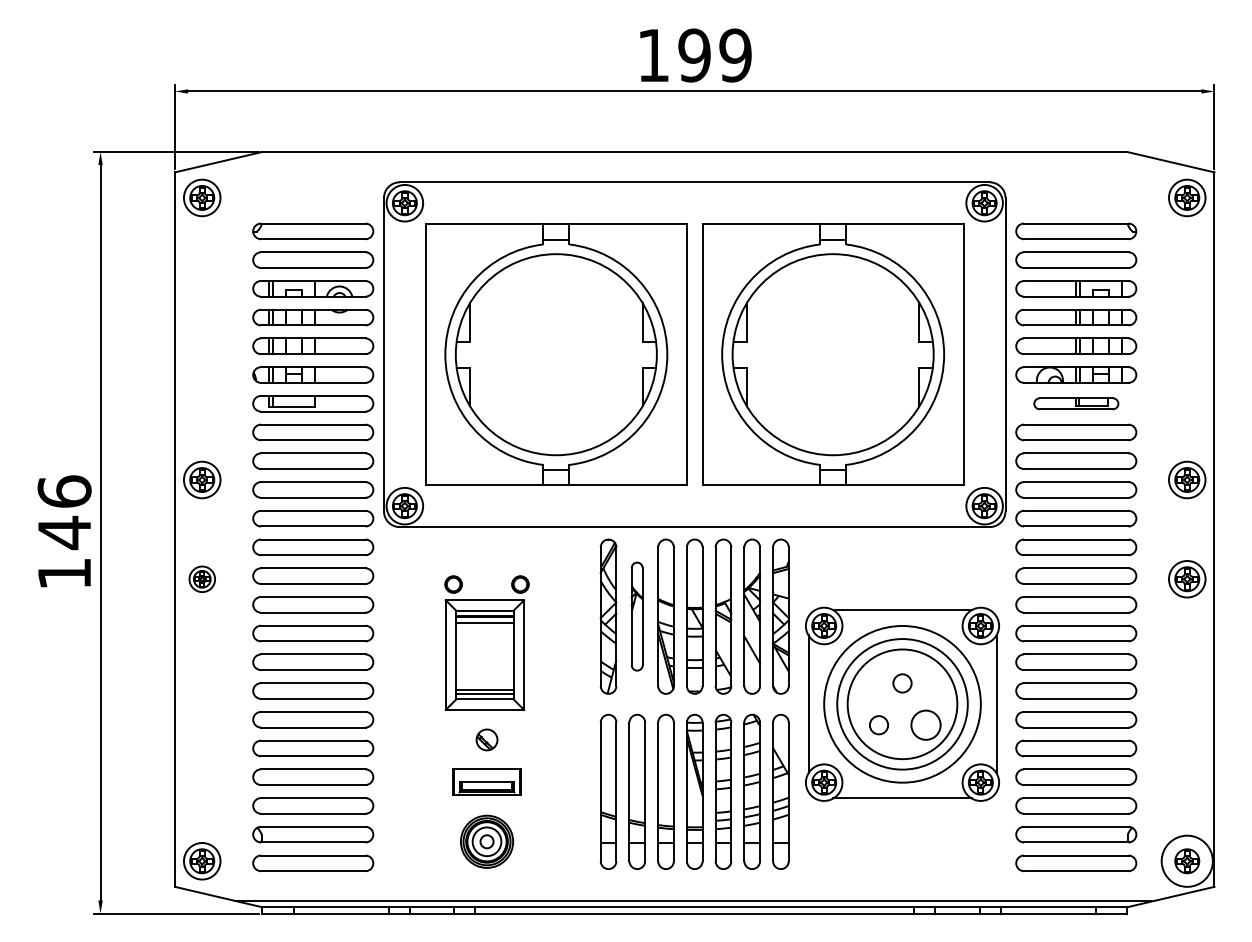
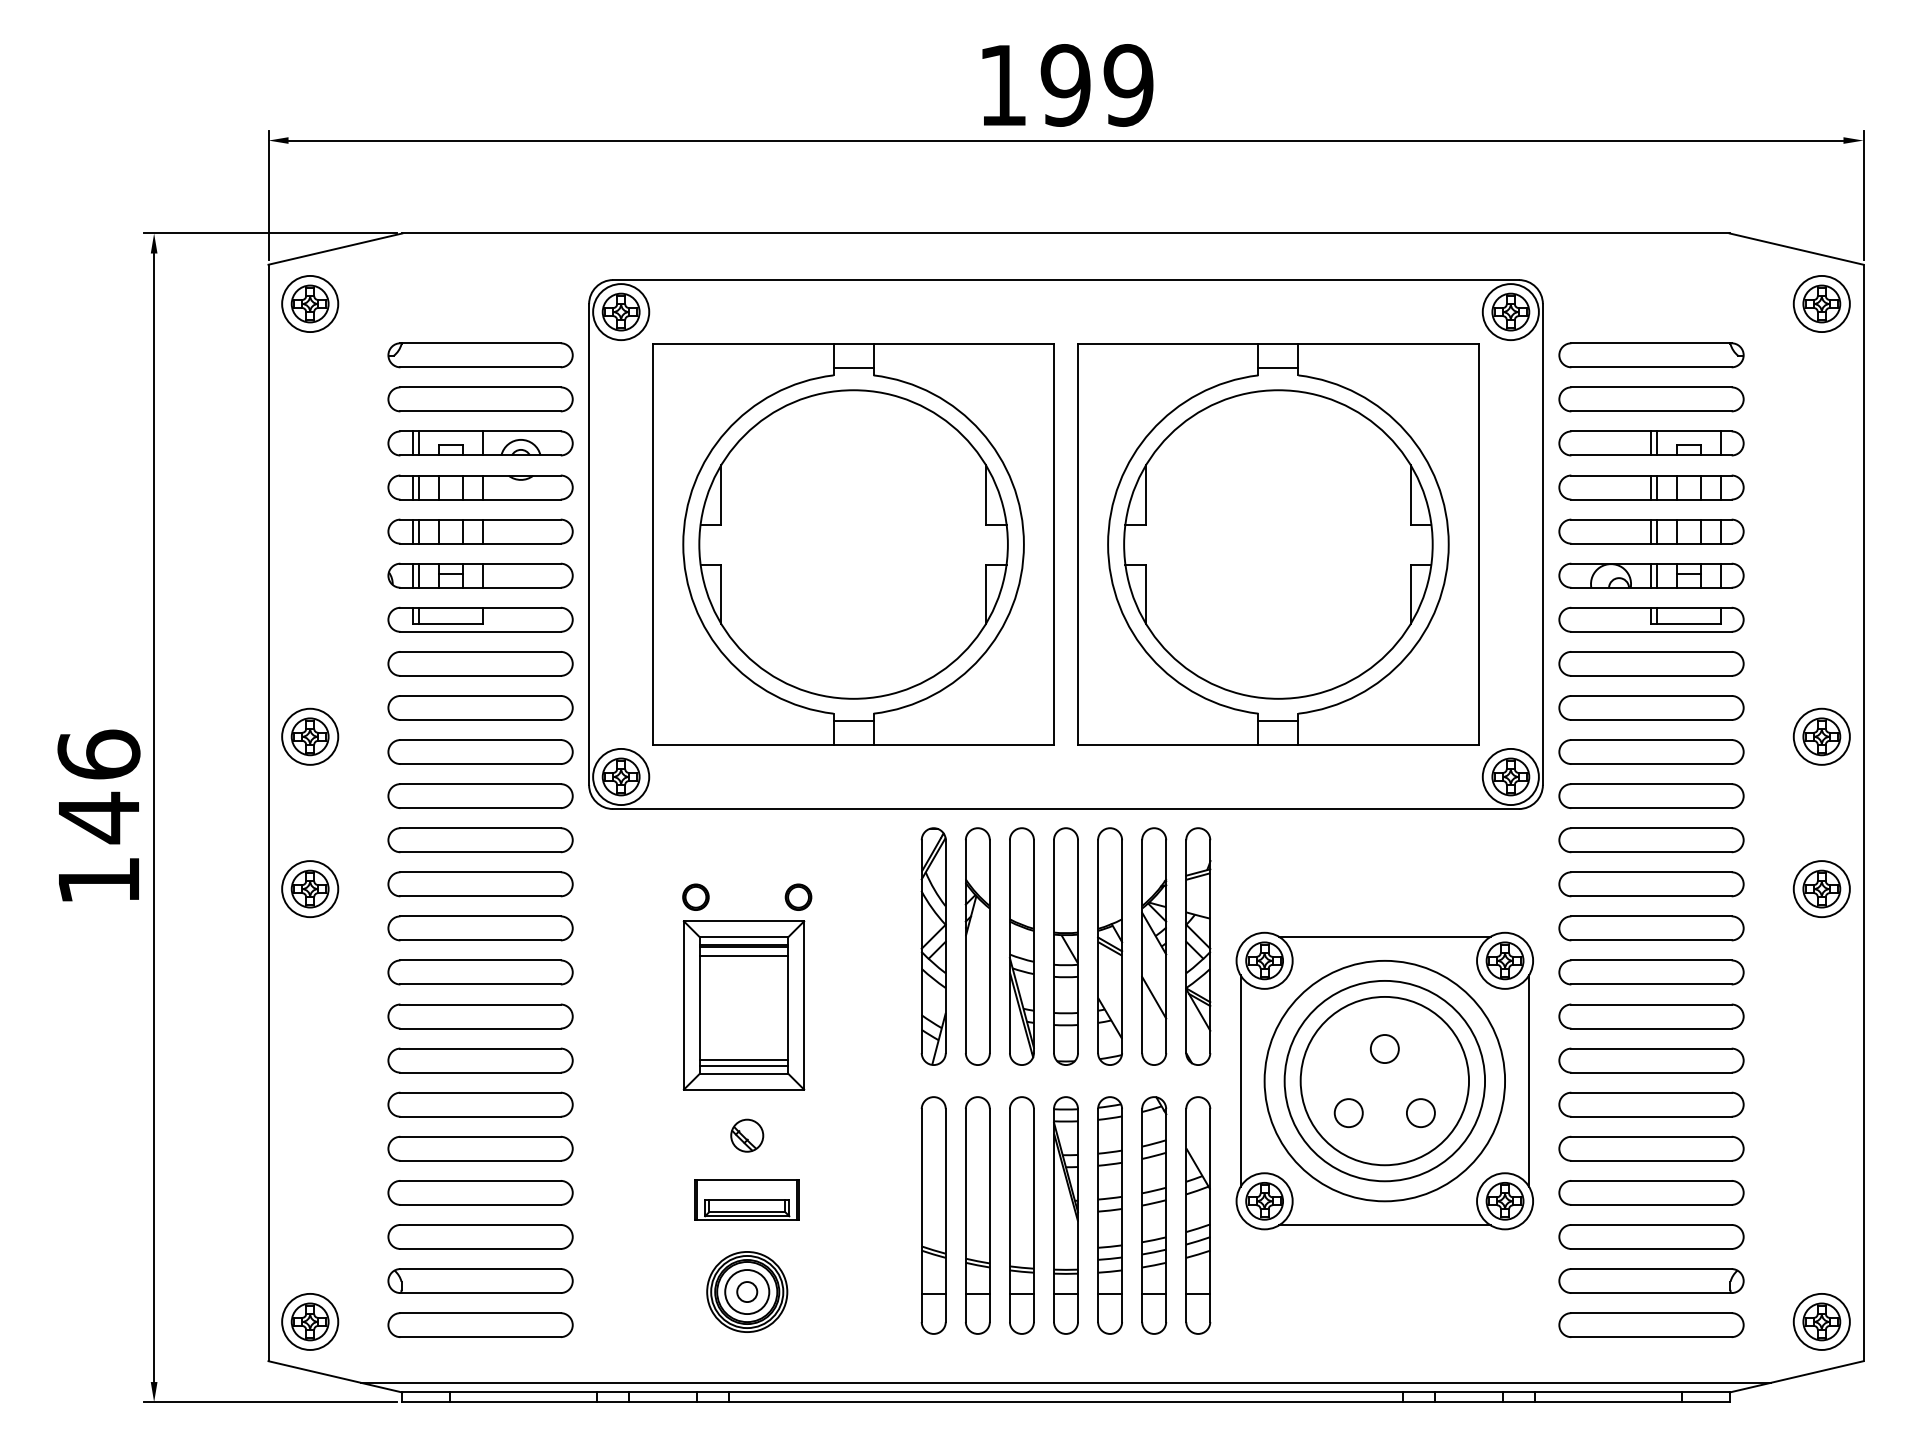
part: (1076, 403) -> (1651, 619), size x1.43
part: (202, 579) -> (310, 889), size x1.43
part: (636, 616) -> (976, 946), size x1.43
circle: (925, 725) -> (1420, 1113), size x0.62
circle: (1187, 861) -> (1822, 1322), size x0.71

